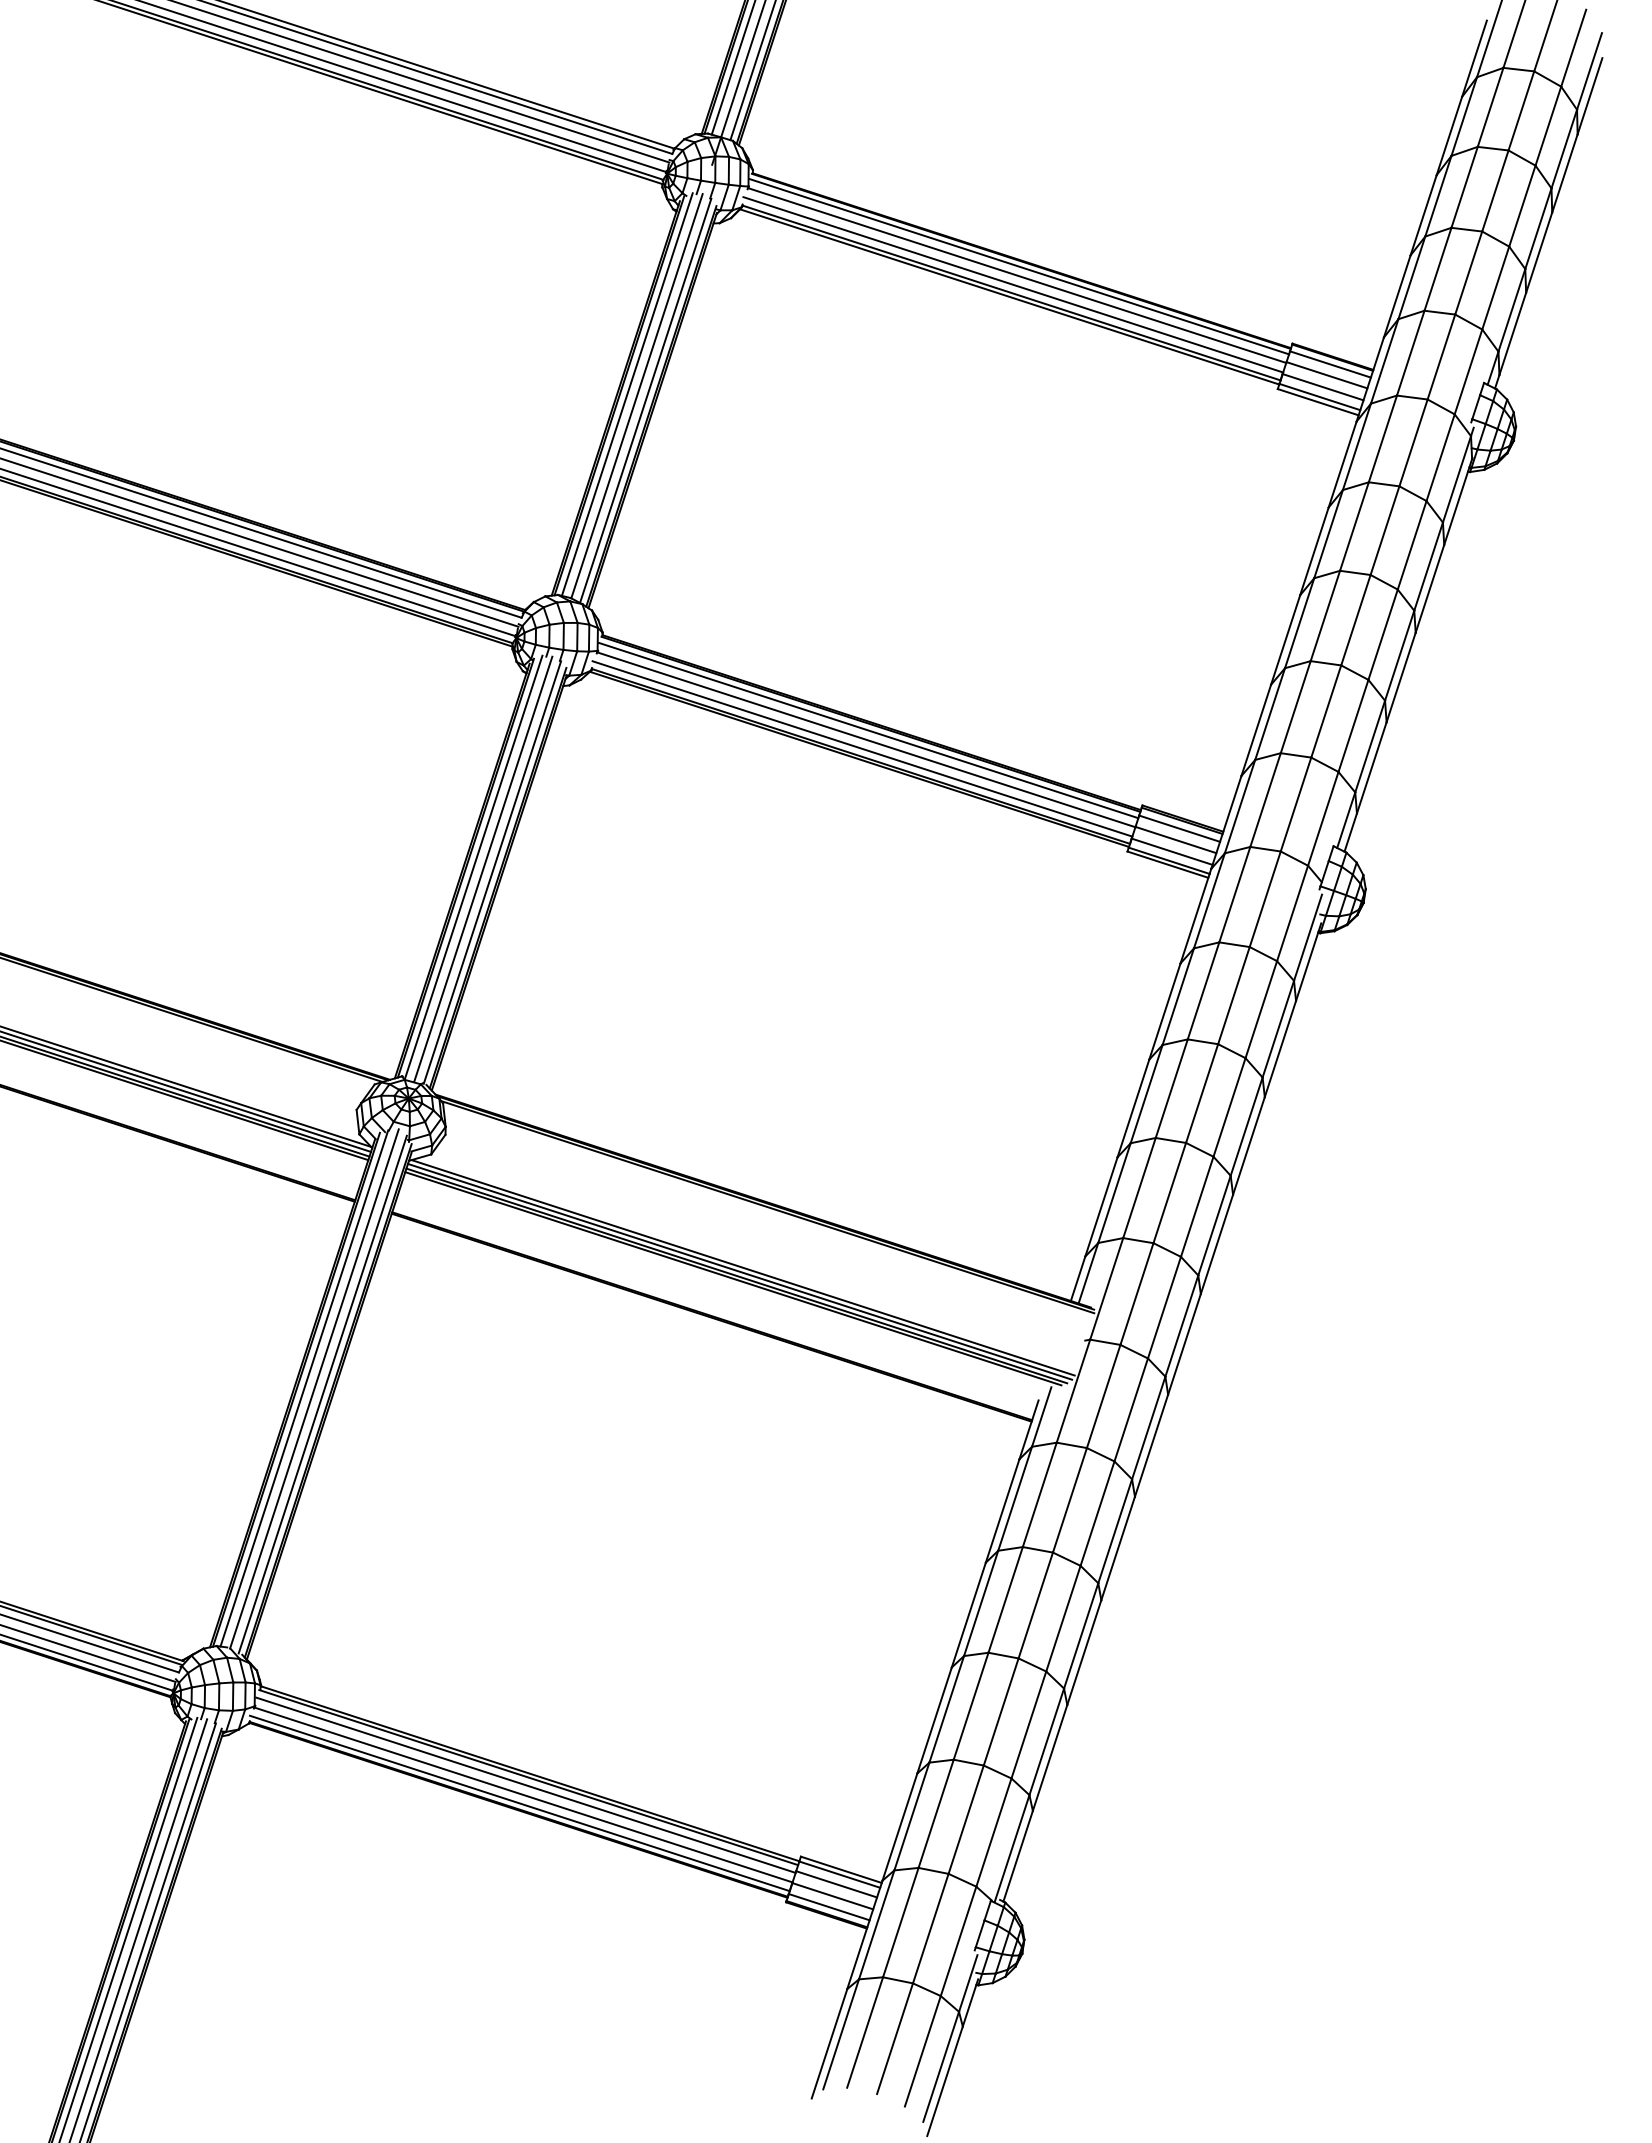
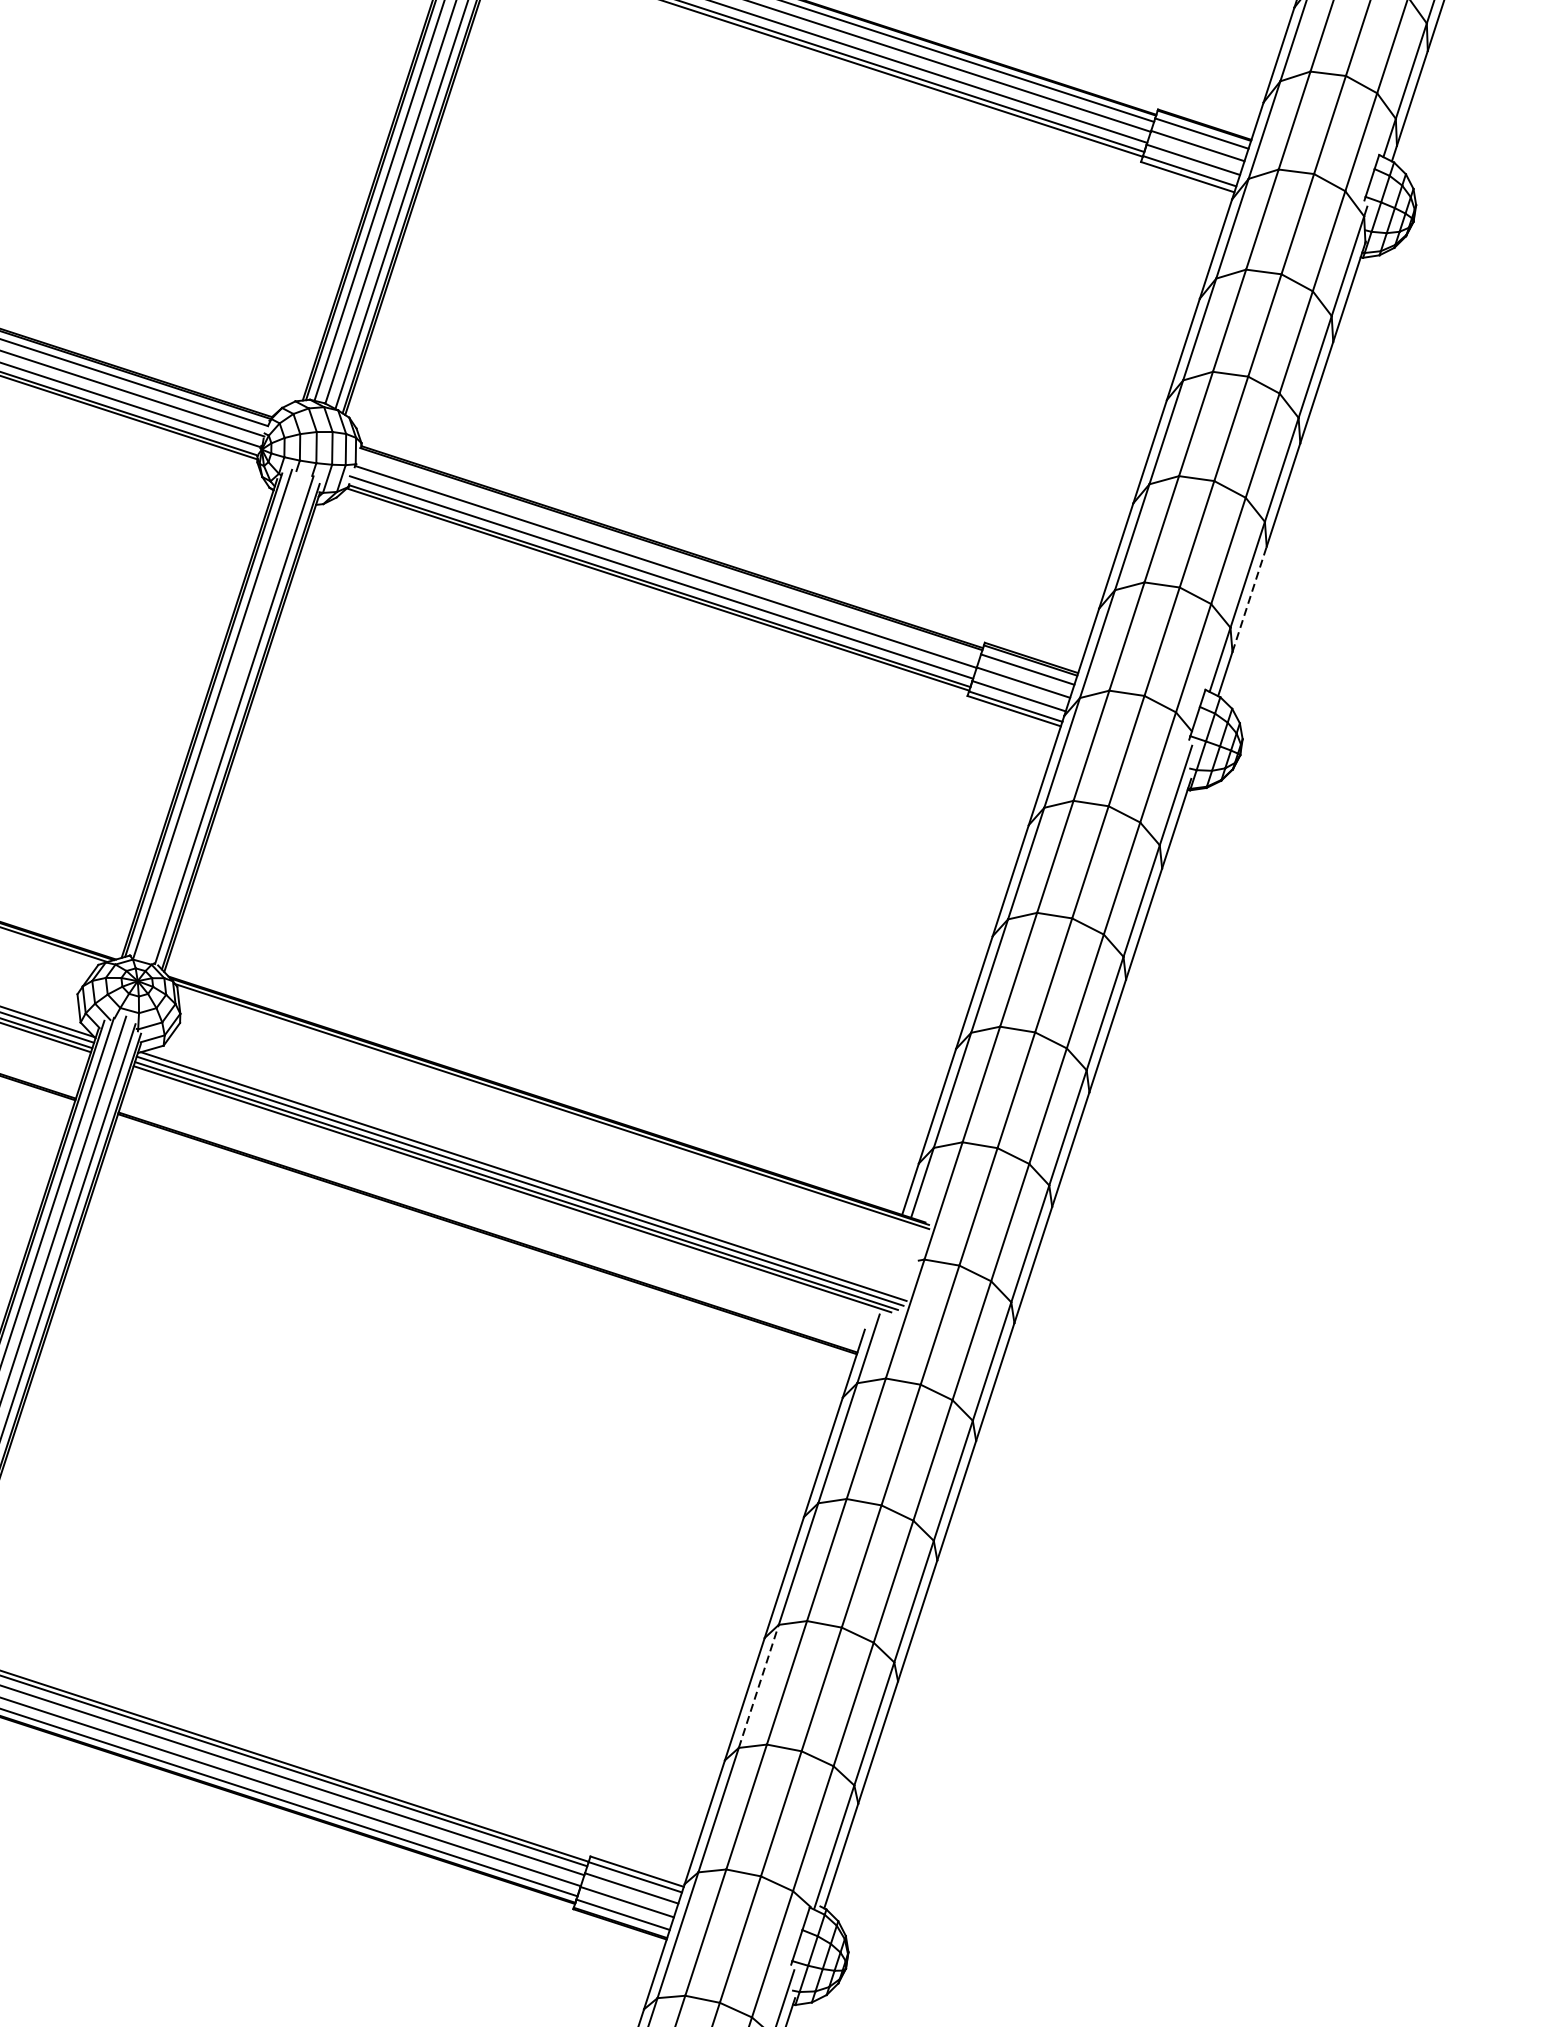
line: (868, 730) -> (668, 556), removed
line: (1371, 767) -> (1249, 598), solid -> dashed
line: (483, 868) -> (223, 715), removed
line: (946, 1708) -> (758, 1685), solid -> dashed

